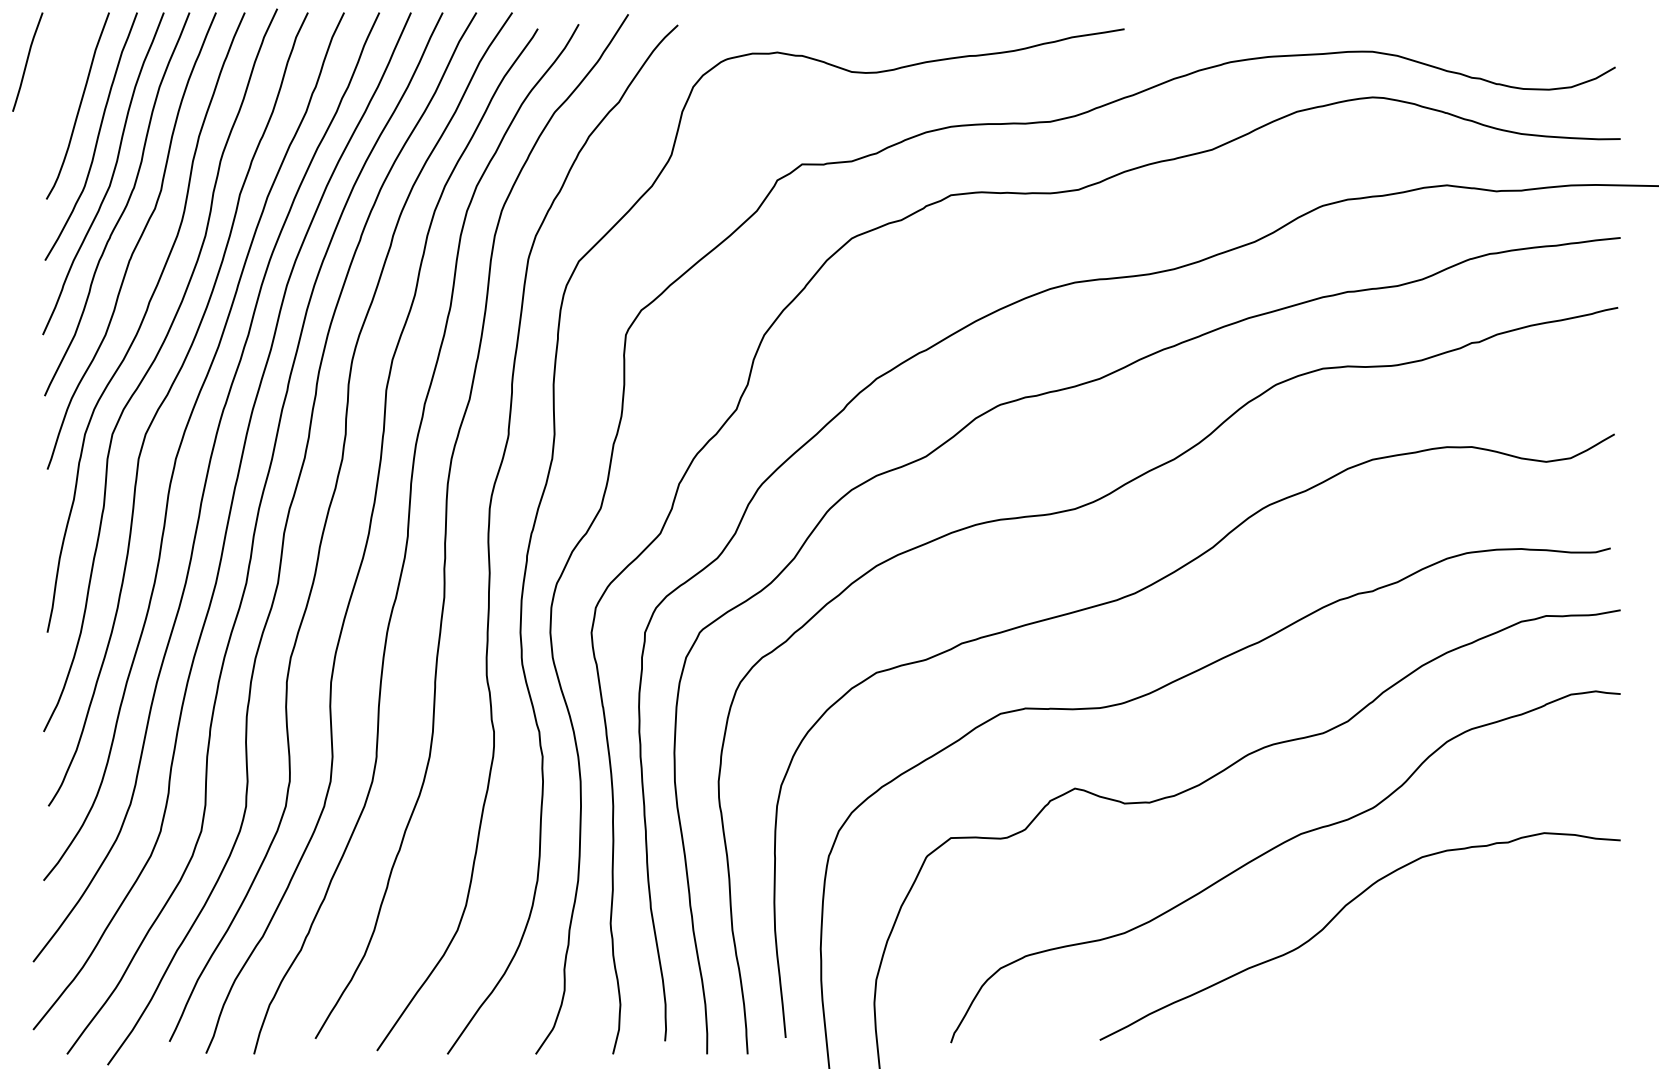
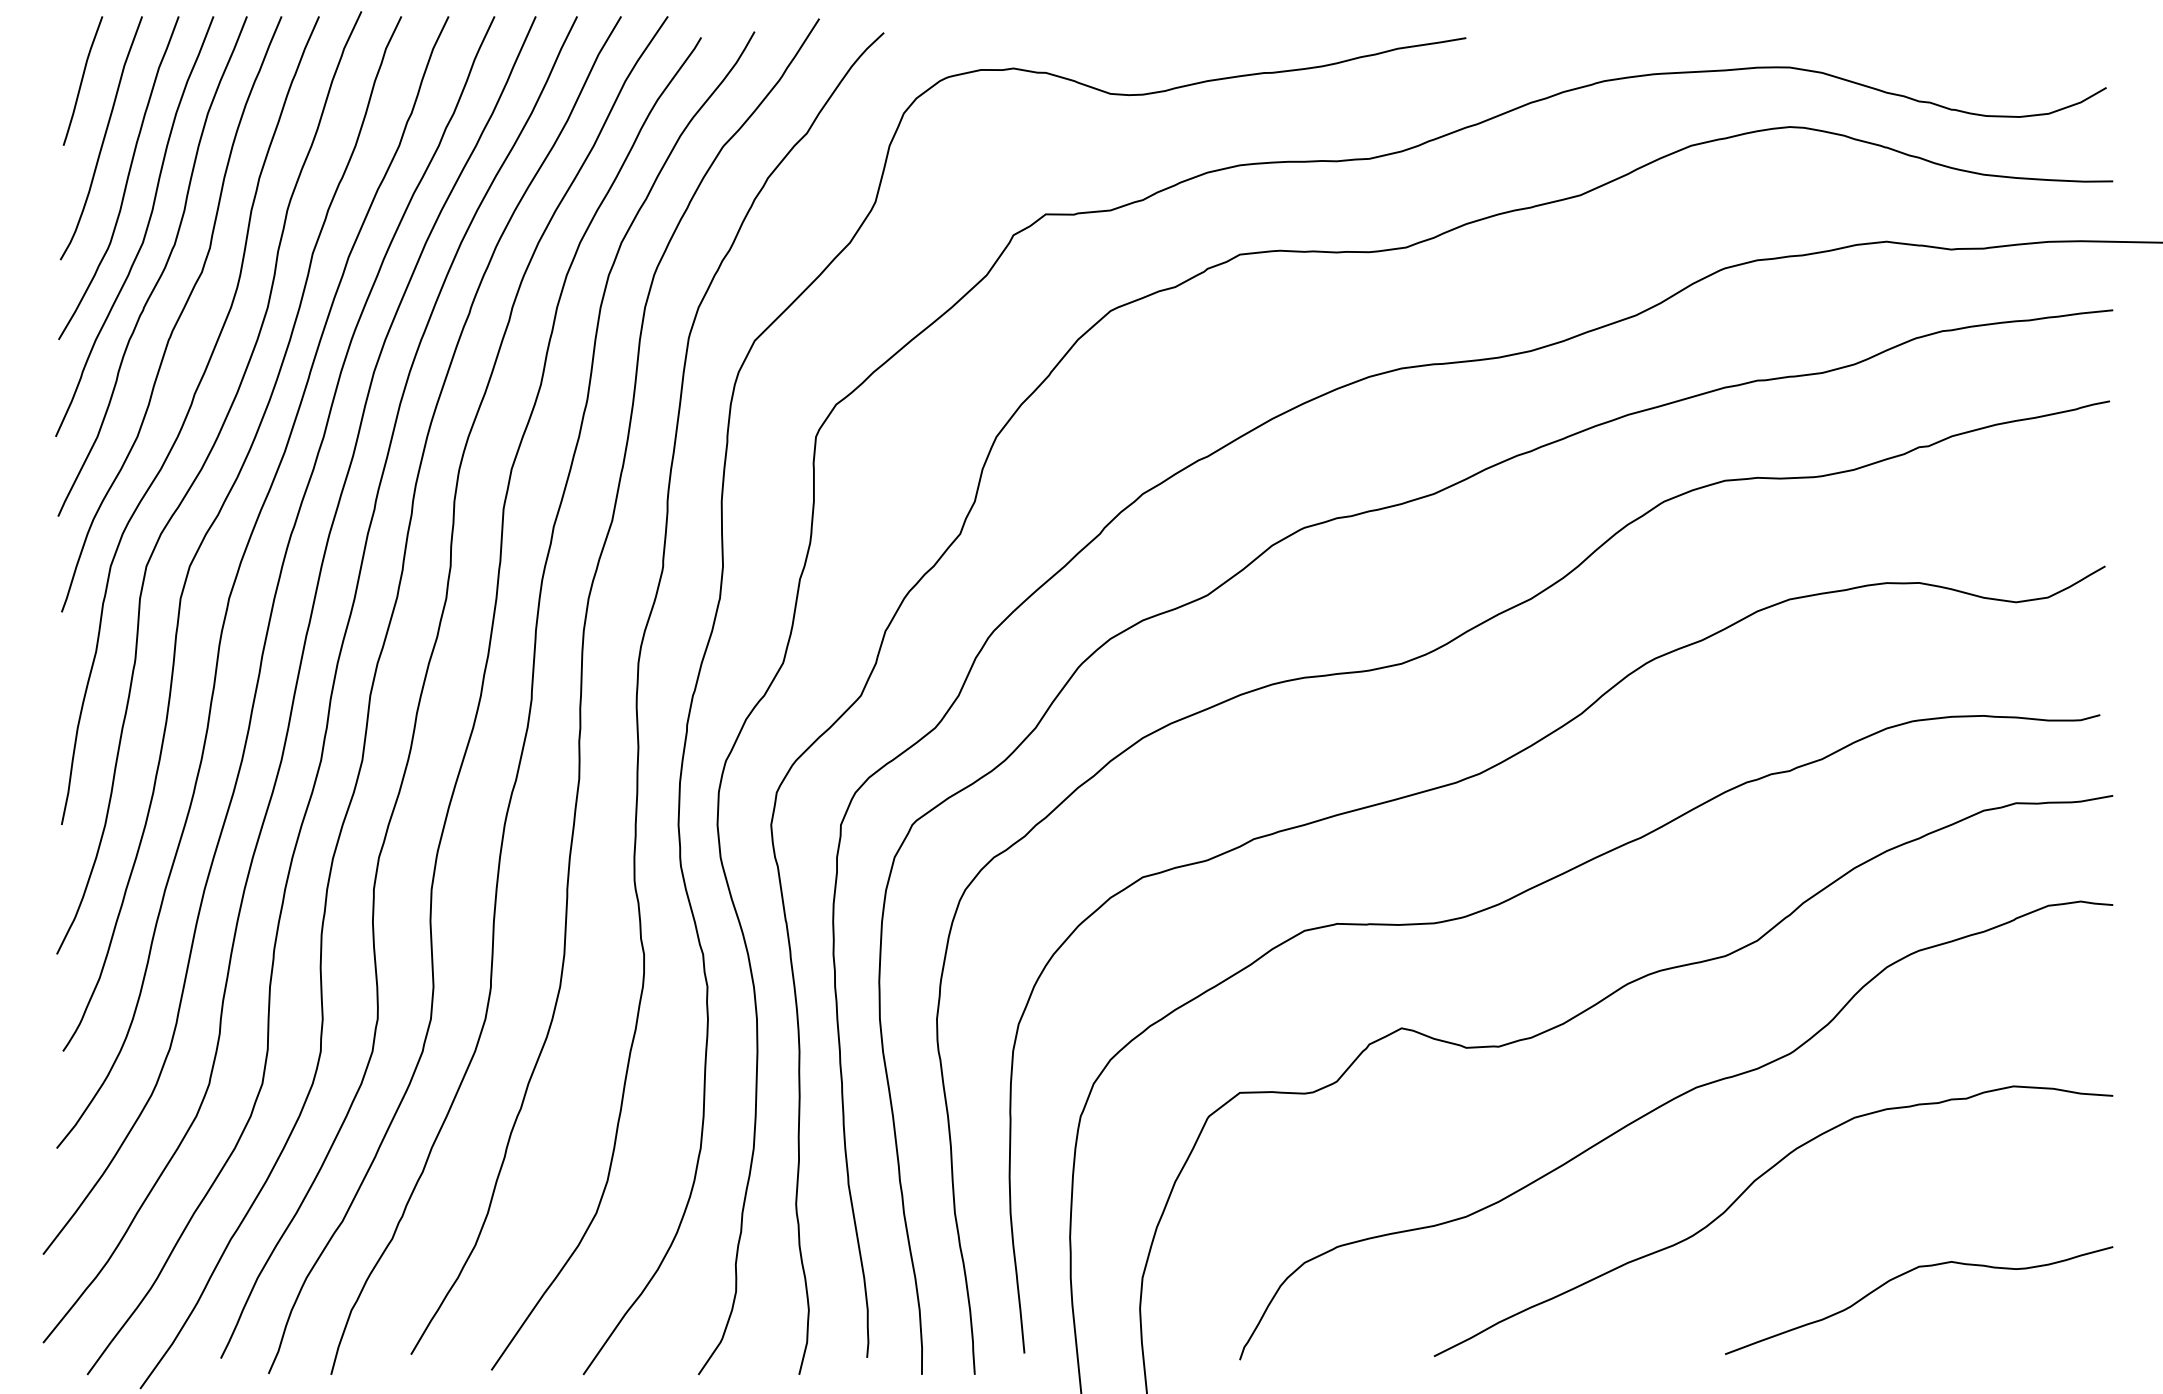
curve: (27, 61) -> (82, 80), moved
curve: (1461, 977) -> (1905, 1274), added

